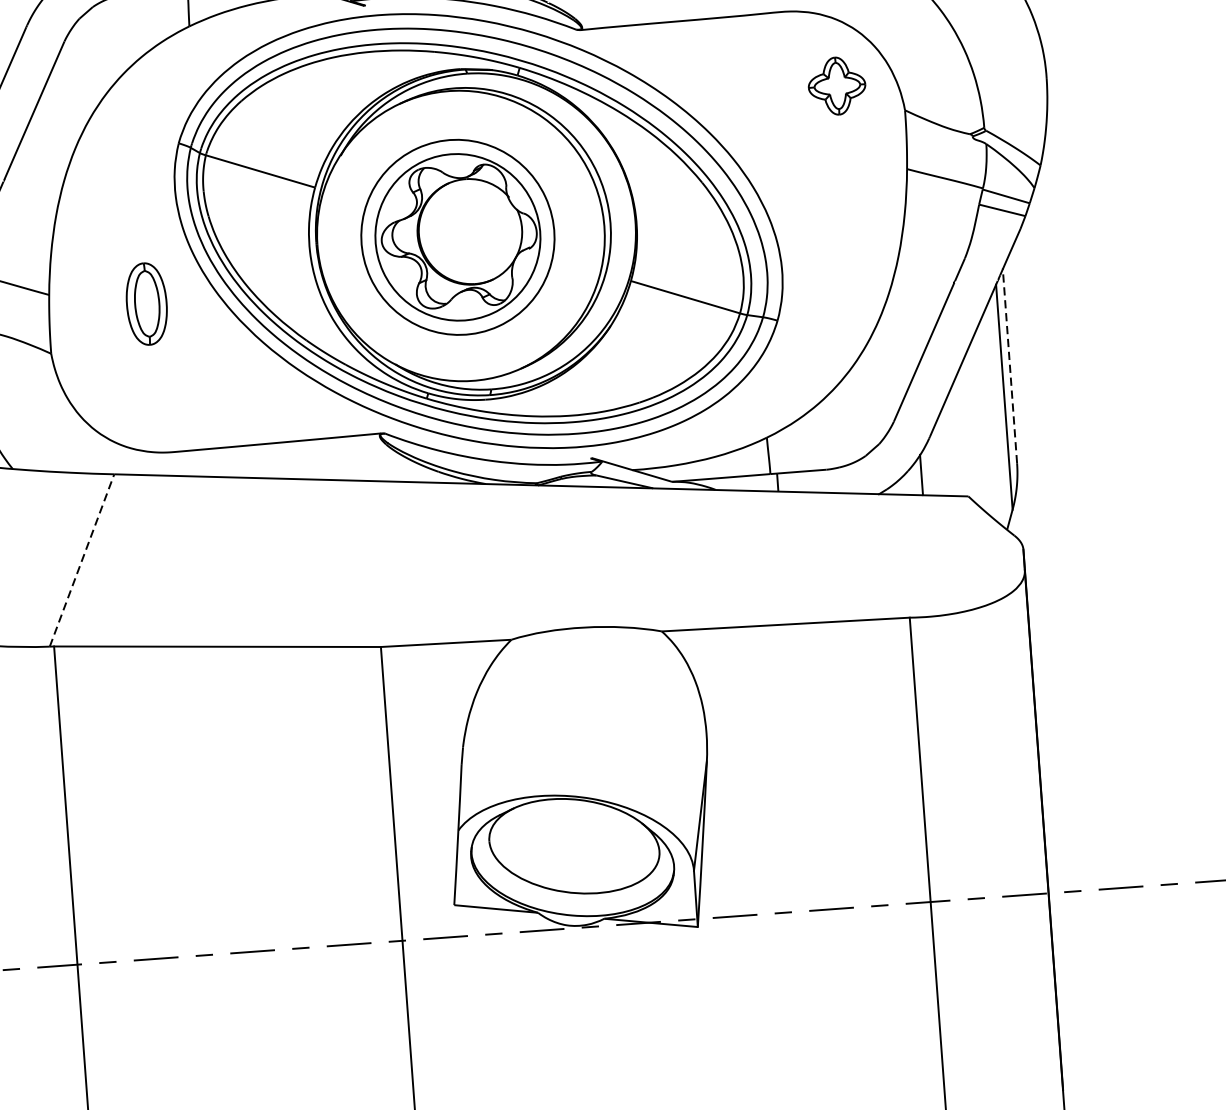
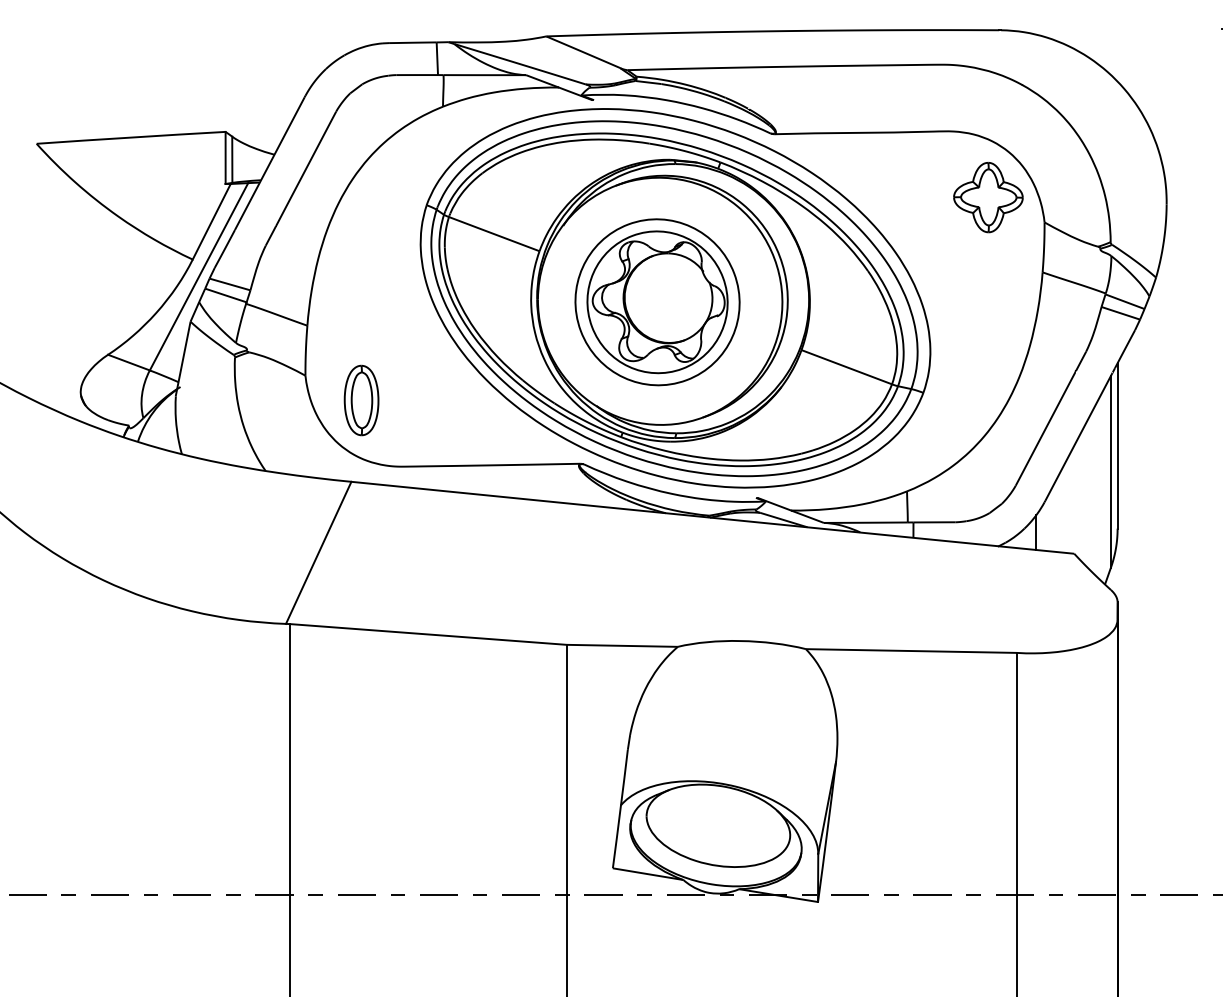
part: (837, 85) -> (988, 197), size x1.43
part: (146, 304) -> (361, 400), moved
line: (1009, 365) -> (1117, 445), dashed -> solid
line: (81, 560) -> (318, 552), dashed -> solid

